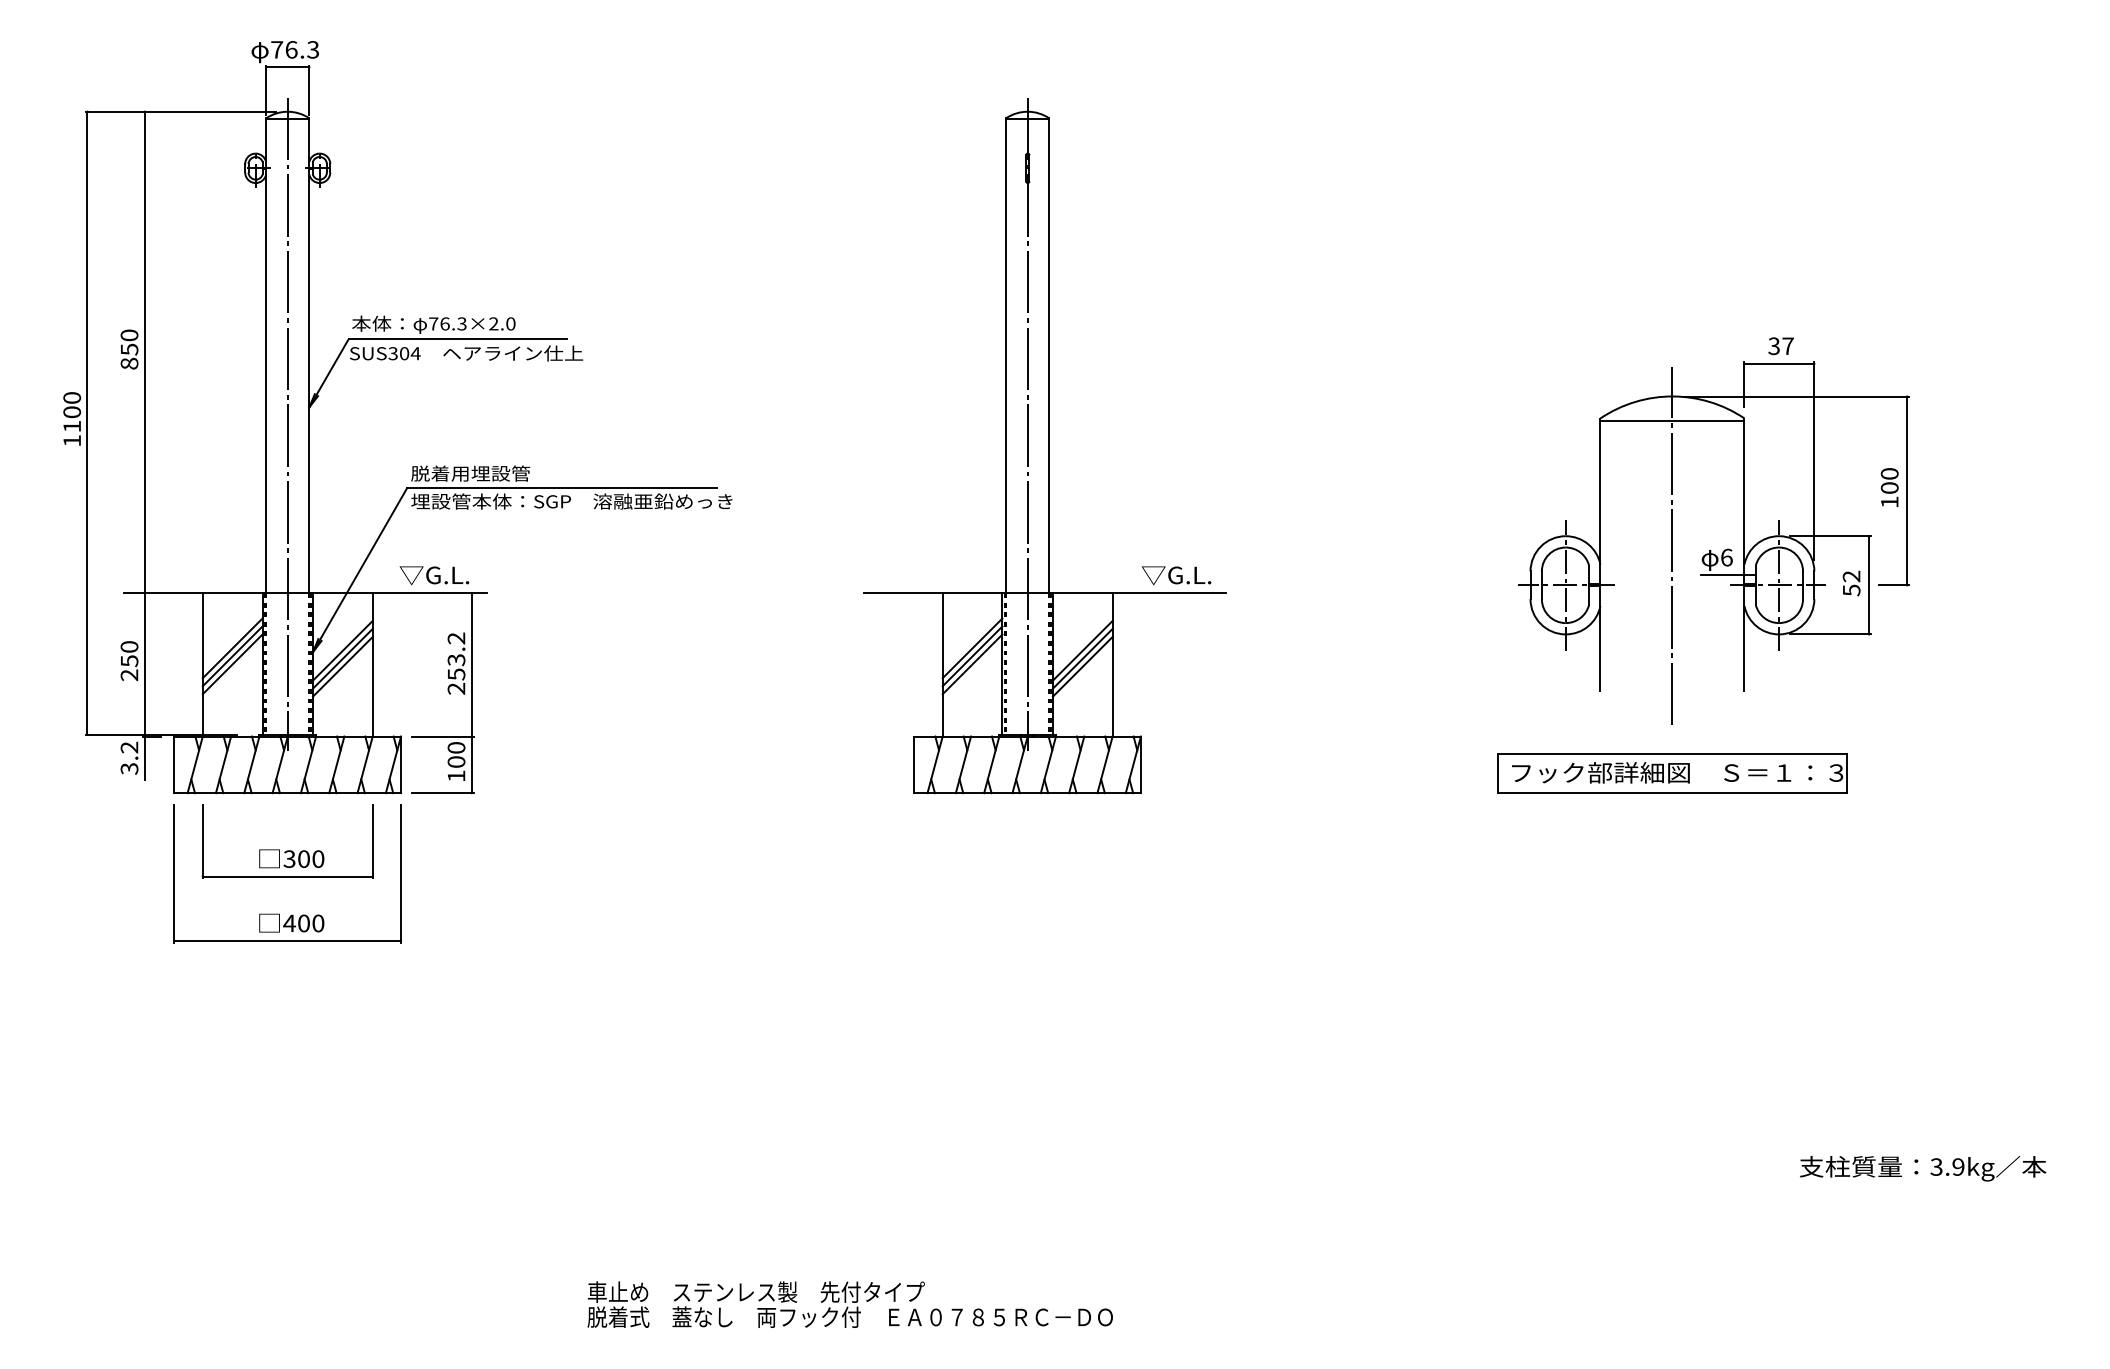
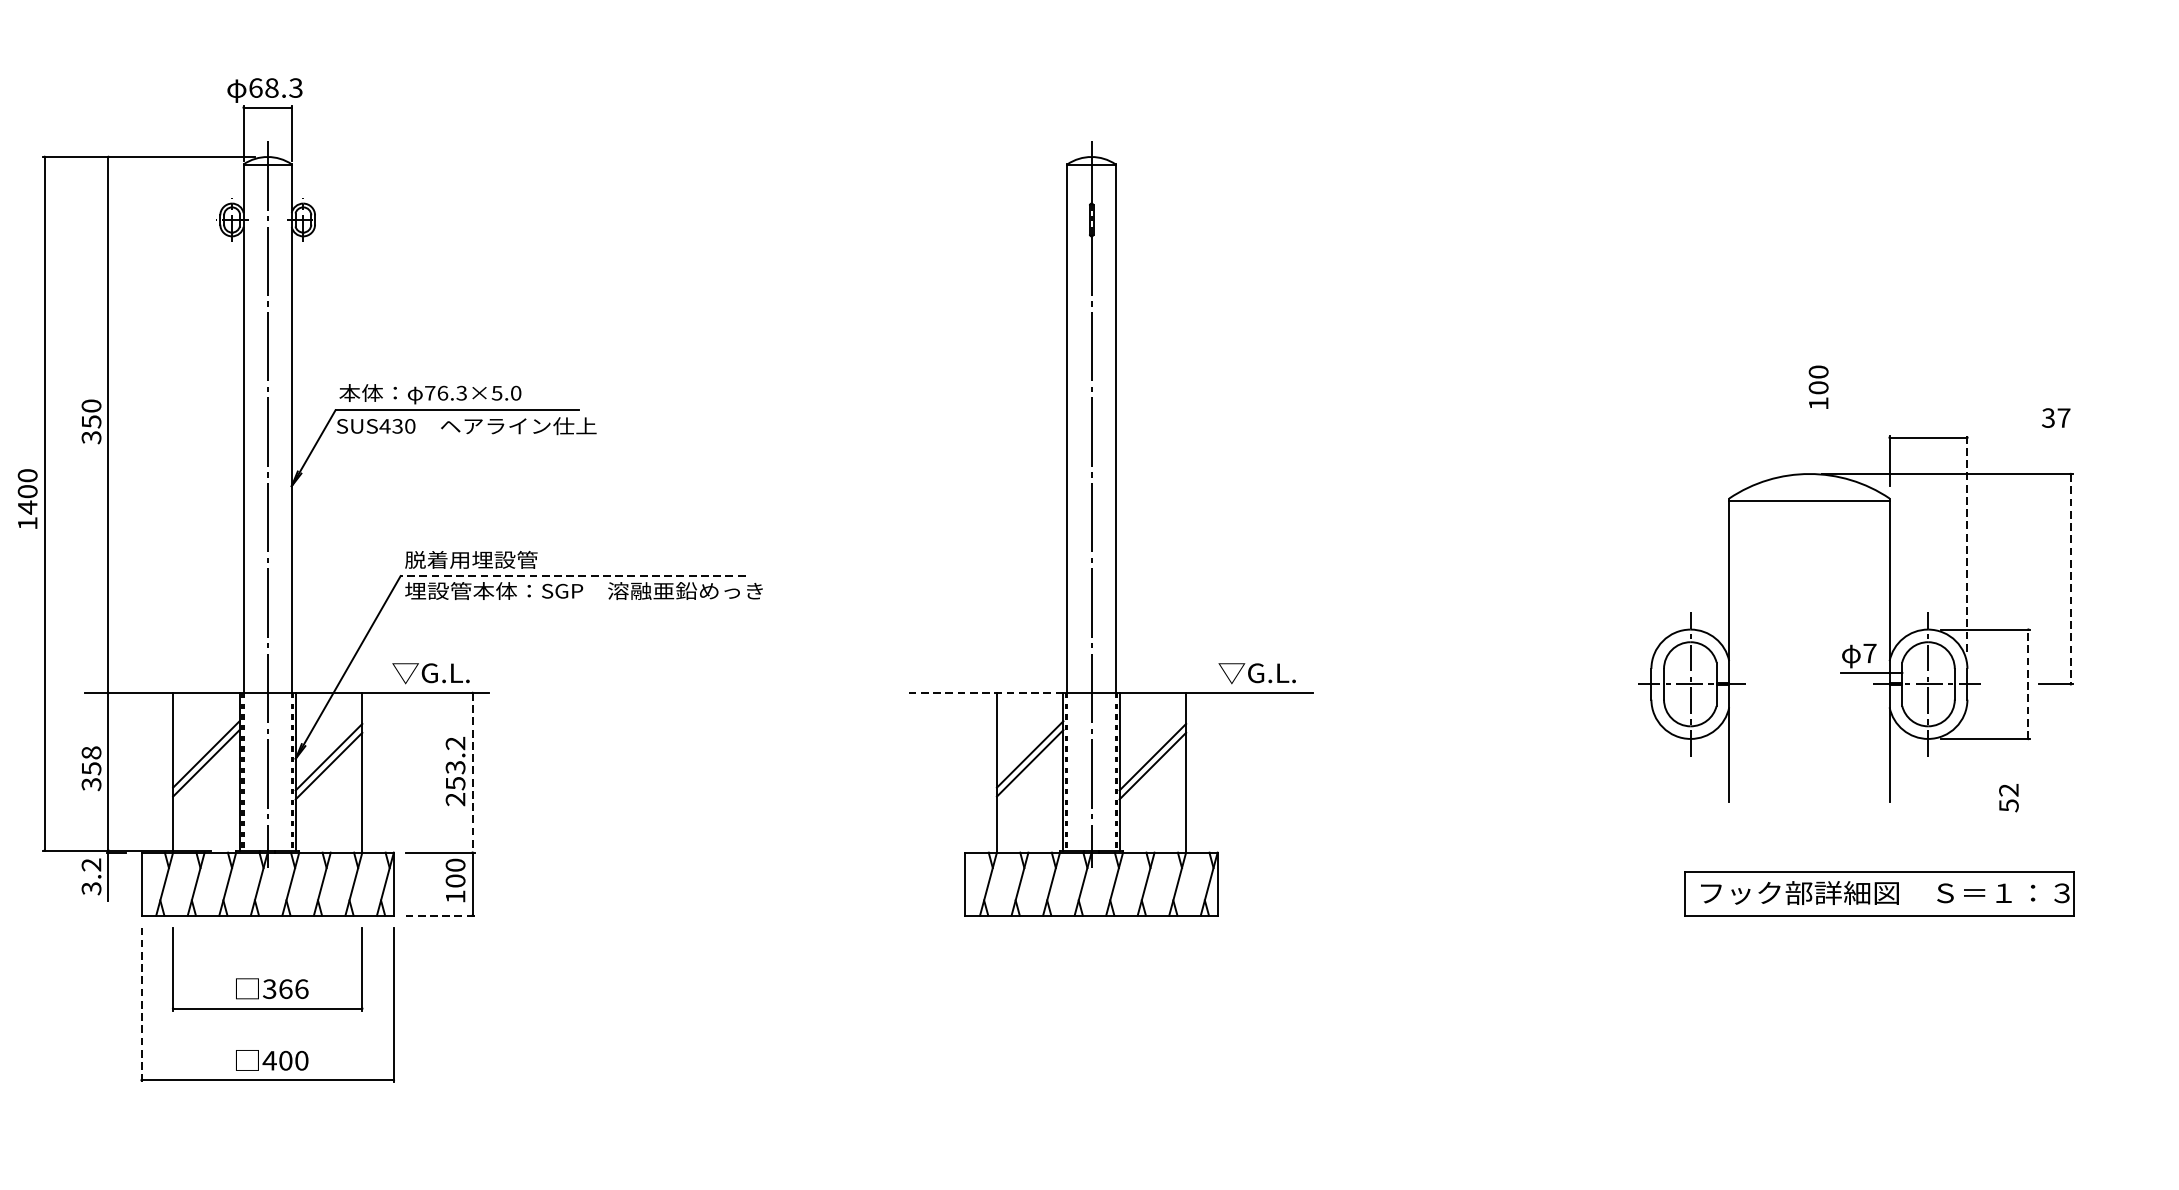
text: (284, 49) -> (264, 87), 76.3 -> 68.3
text: (493, 323) -> (496, 392), 76.3×2.0 -> 76.3×5.0
text: (1780, 346) -> (2055, 418), moved
text: (404, 353) -> (397, 426), SUS304 -> SUS430
text: (129, 363) -> (91, 437), 850 -> 350
text: (71, 426) -> (26, 507), 1100 -> 1400
line: (1814, 461) -> (1967, 546), solid -> dashed
text: (1889, 487) -> (1818, 387), moved
line: (562, 488) -> (573, 576), solid -> dashed
line: (1907, 491) -> (2071, 579), solid -> dashed
line: (1672, 545) -> (1809, 639), removed
text: (1726, 557) -> (1869, 653), 6 -> 7
text: (1851, 583) -> (2008, 798), moved
line: (1869, 584) -> (2028, 683), solid -> dashed
line: (932, 593) -> (985, 693), solid -> dashed
text: (129, 661) -> (91, 769), 250 -> 358
line: (232, 664) -> (206, 772), removed
line: (471, 664) -> (472, 772), solid -> dashed
line: (972, 664) -> (1030, 772), removed
line: (342, 666) -> (328, 774), removed
line: (1082, 666) -> (1152, 774), removed
part: (1672, 773) -> (1879, 893), moved
line: (442, 793) -> (439, 916), solid -> dashed
text: (311, 858) -> (294, 988), 300 -> 366
line: (174, 873) -> (141, 1005), solid -> dashed

